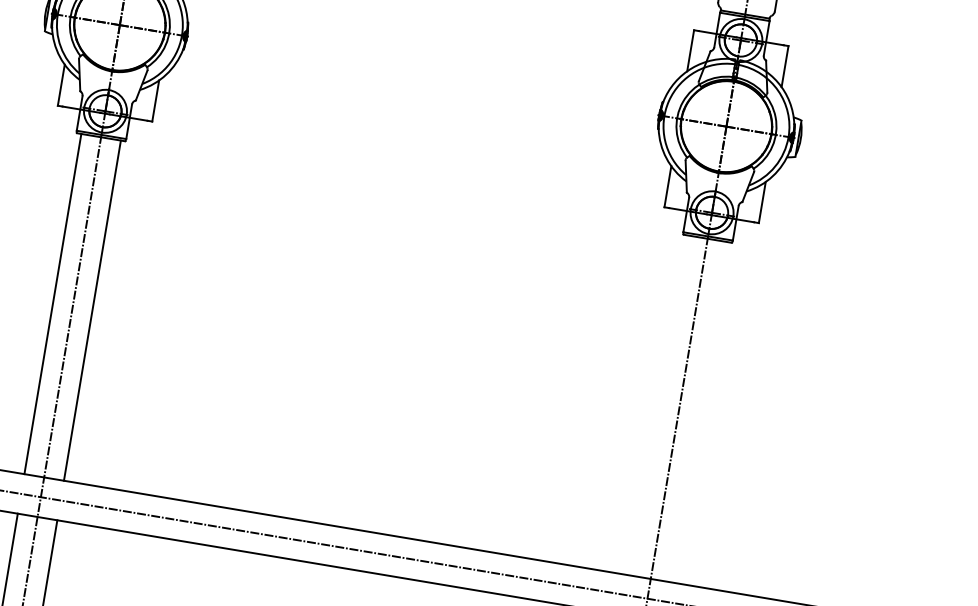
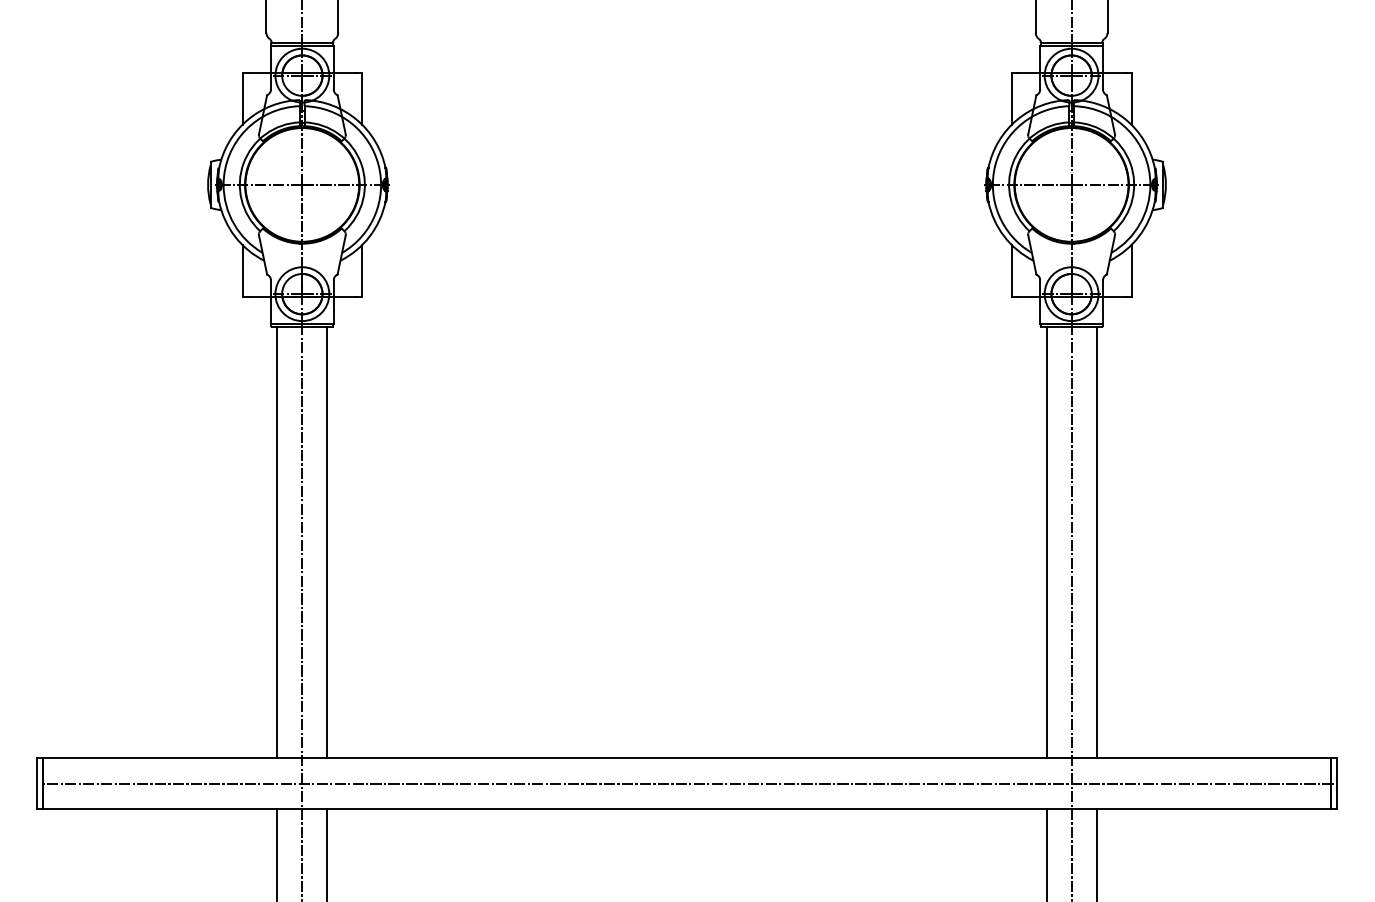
line: (659, 405) -> (1046, 542), added
line: (698, 411) -> (1096, 542), added

